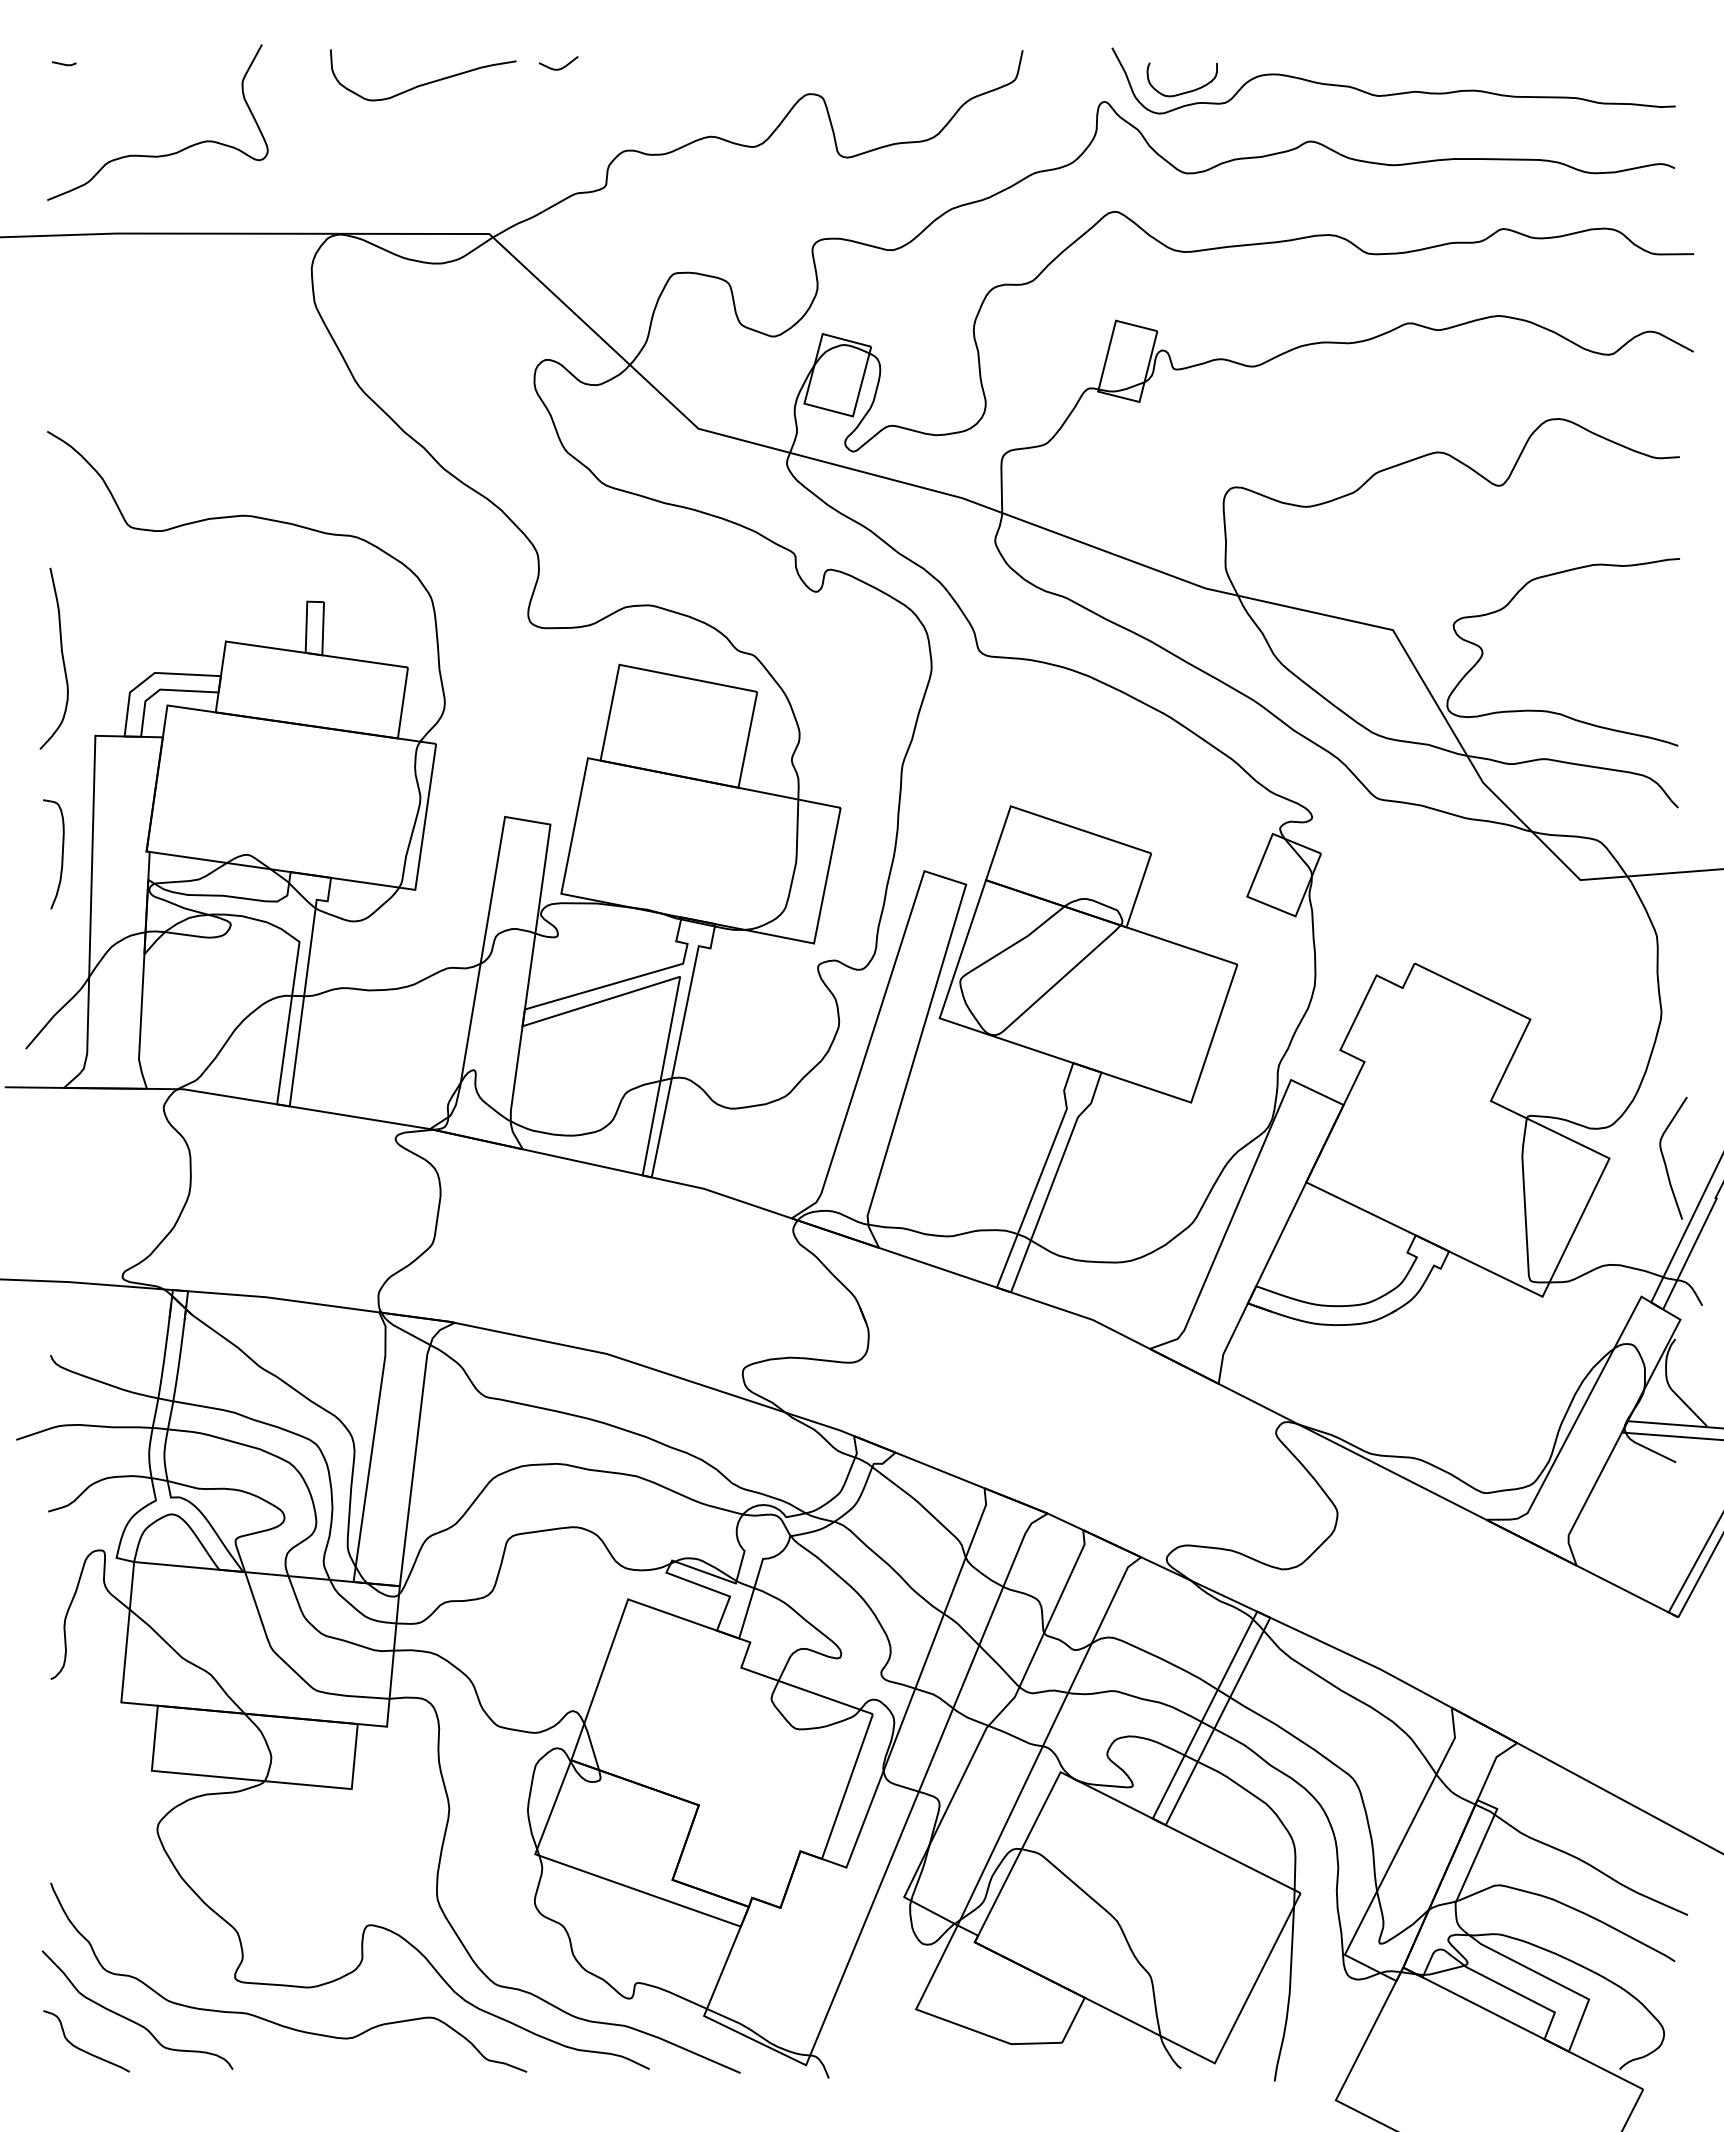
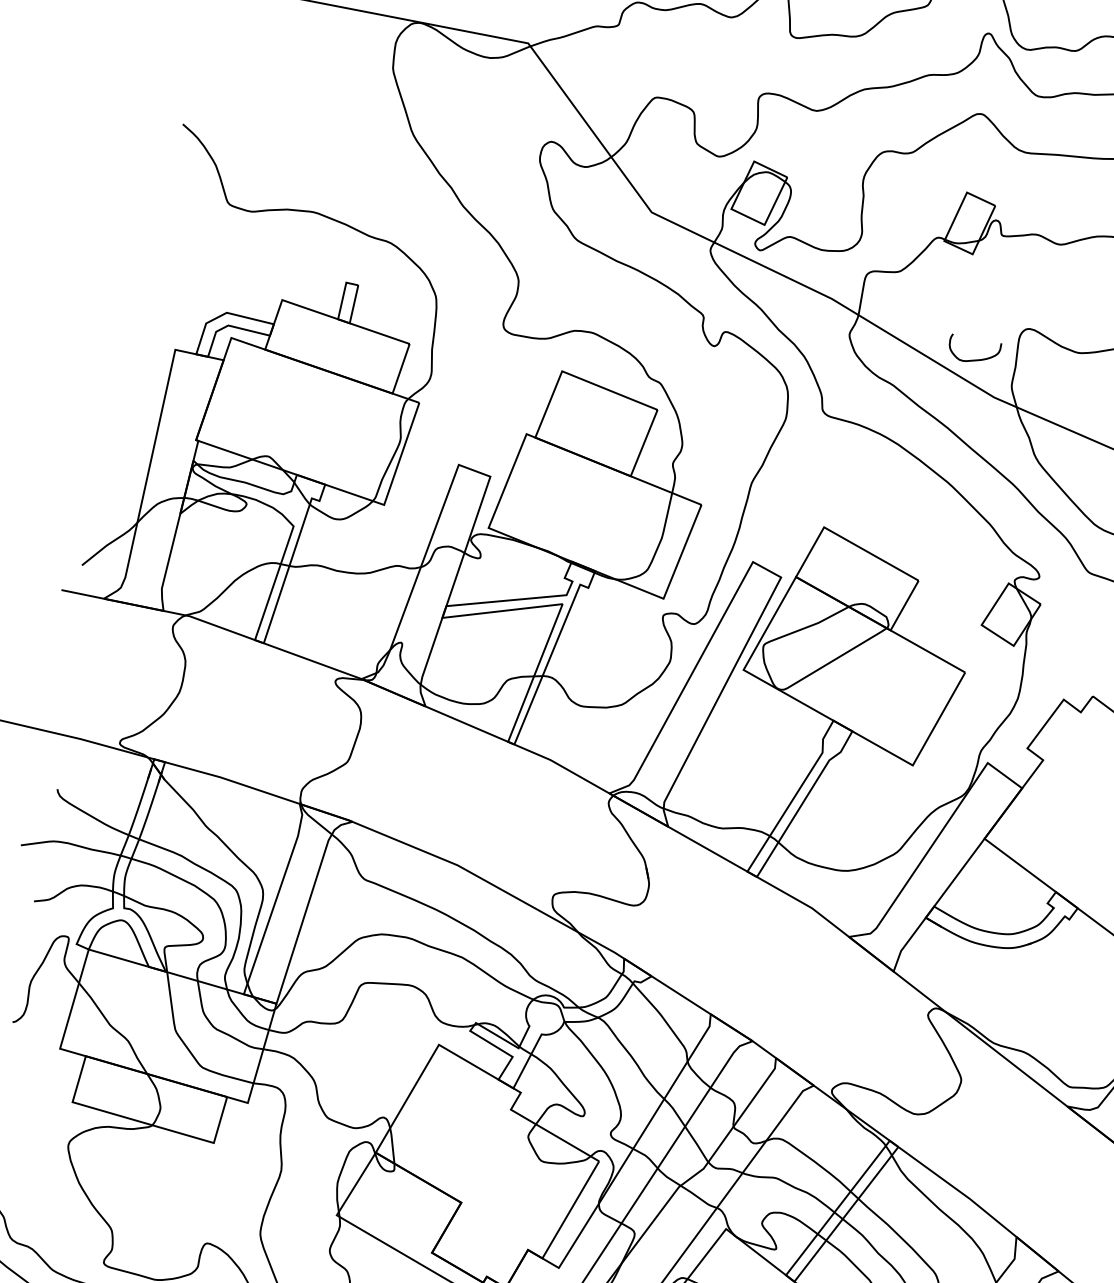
curve: (1185, 91) -> (974, 359), moved
curve: (61, 656) -> (161, 288), removed
curve: (61, 854) -> (134, 430), removed

